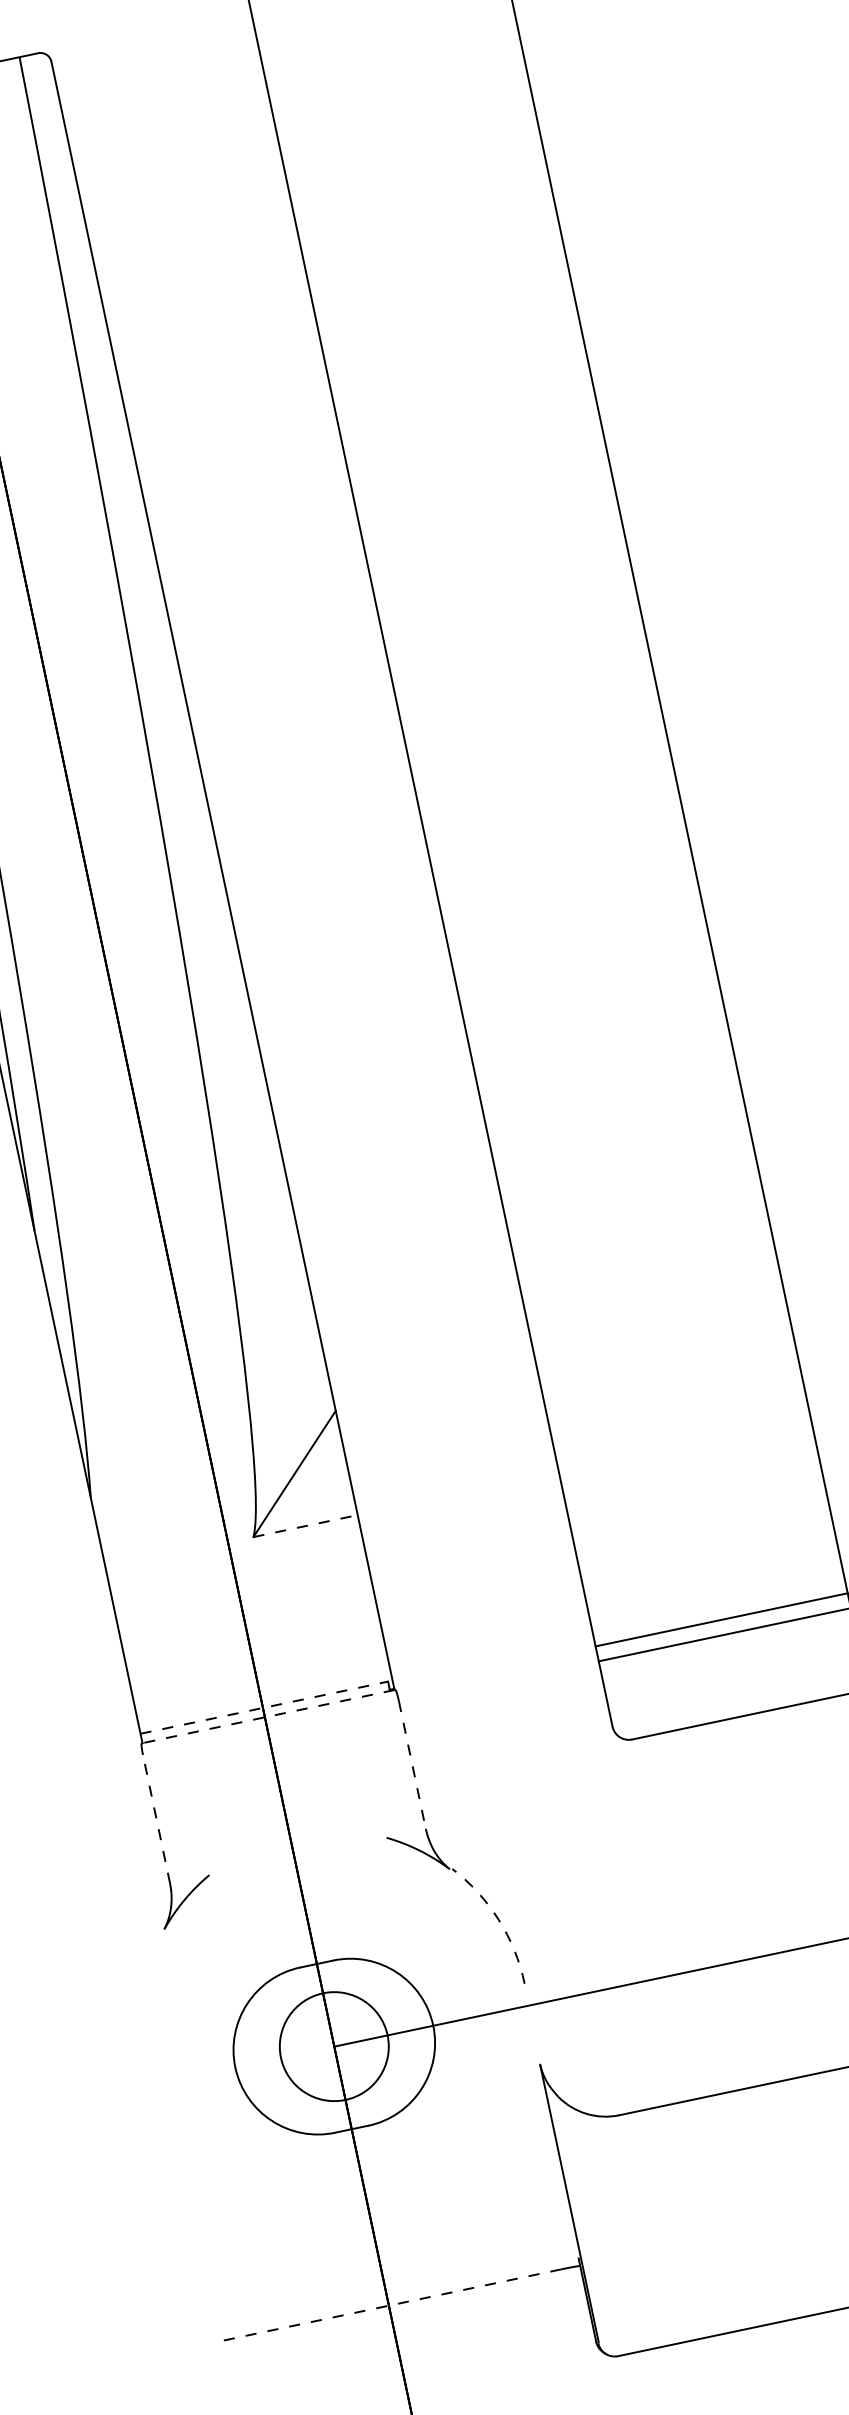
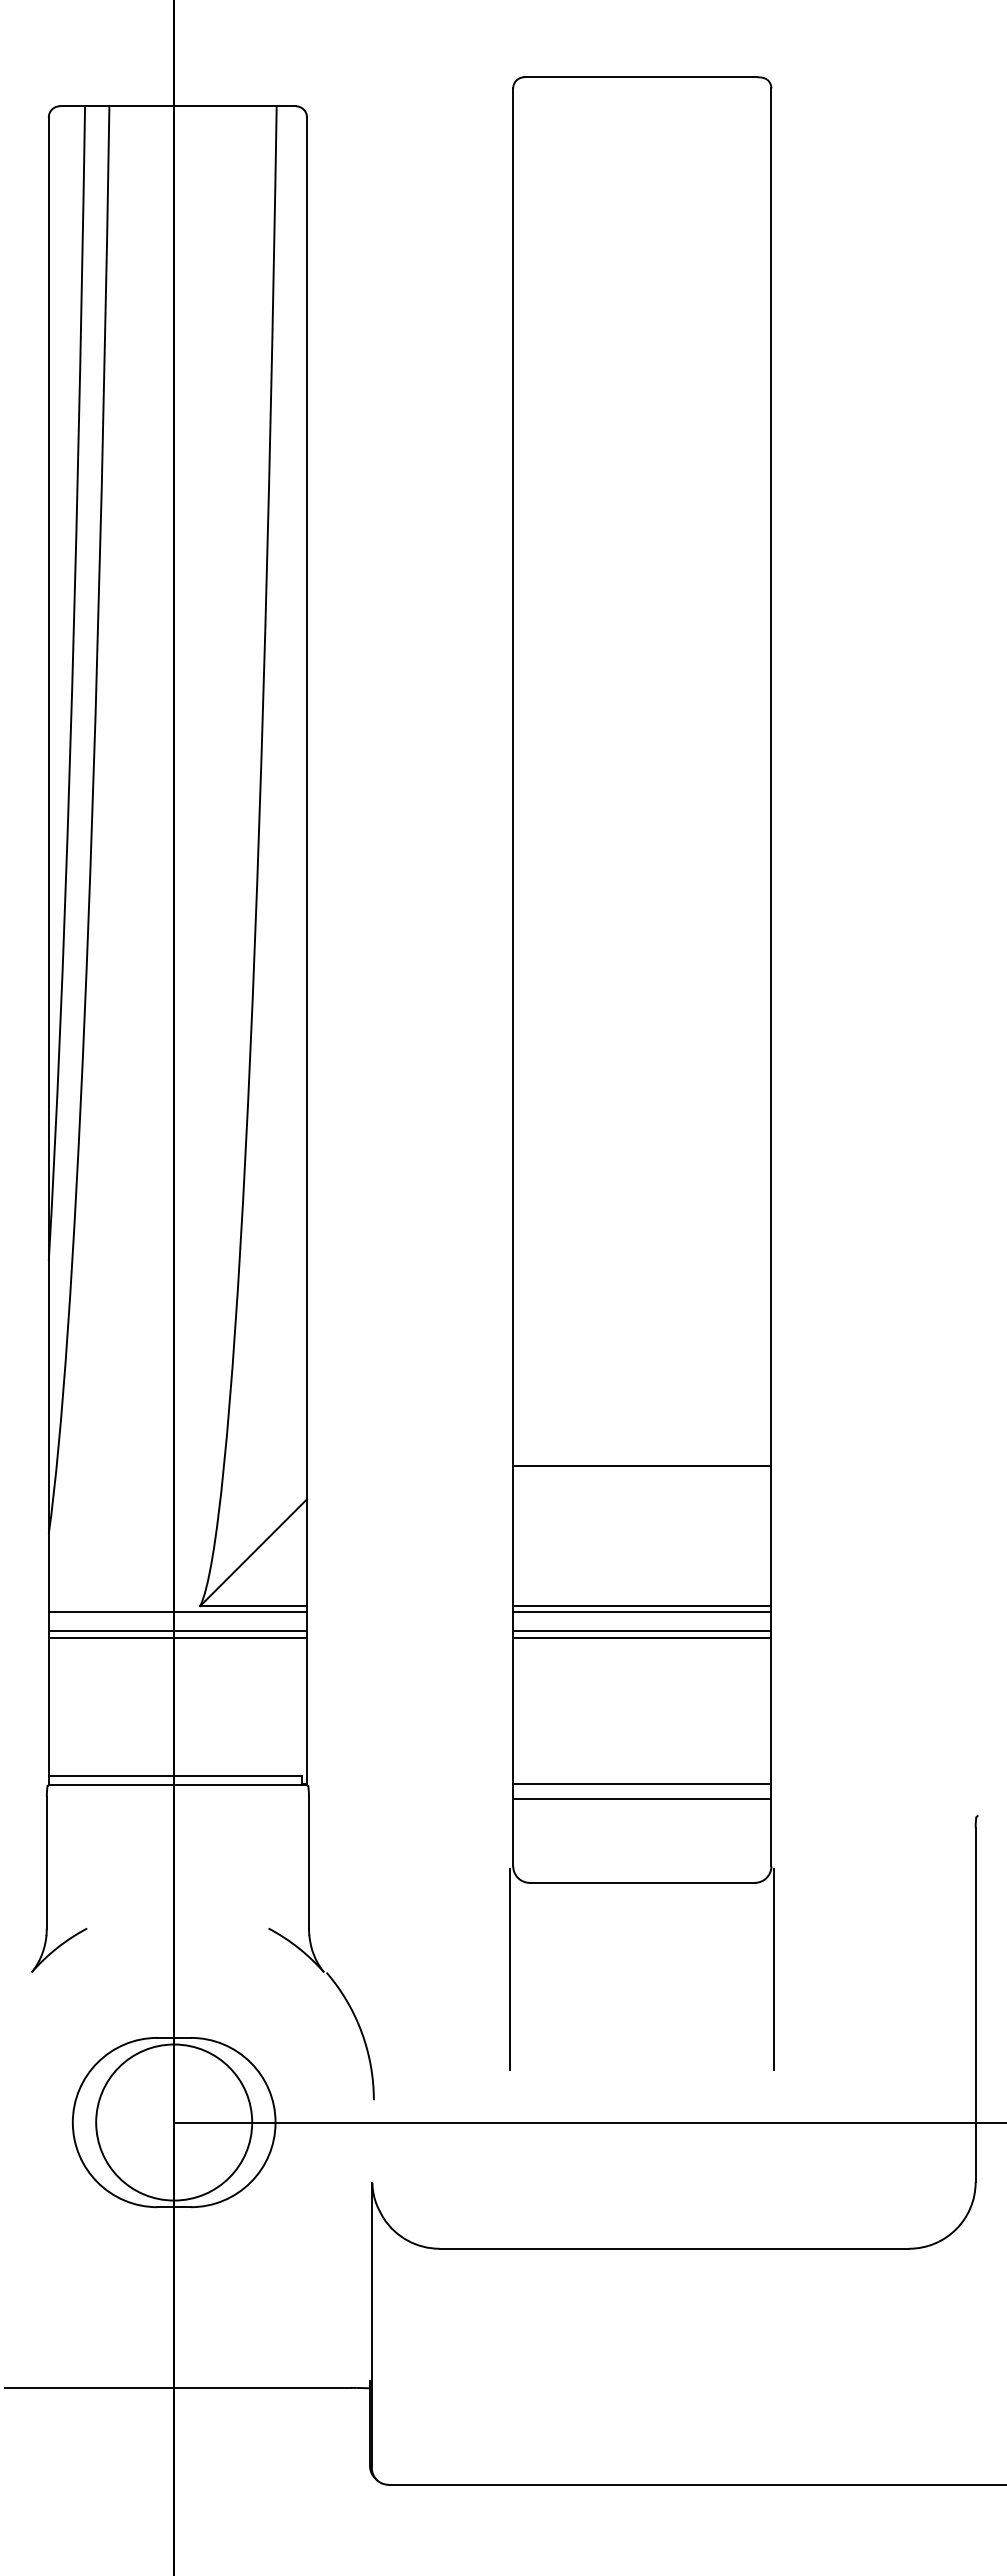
line: (656, 1308) -> (642, 1465), added
line: (685, 1446) -> (642, 1606), added
line: (686, 1452) -> (642, 1612), added
line: (690, 1470) -> (642, 1631), added
line: (691, 1476) -> (642, 1637), added
line: (306, 1526) -> (254, 1606), dashed -> solid
line: (232, 1548) -> (177, 1612), added
line: (236, 1566) -> (177, 1631), added
line: (237, 1572) -> (177, 1637), added
line: (264, 1707) -> (175, 1775), dashed -> solid
line: (268, 1716) -> (177, 1785), dashed -> solid
line: (411, 1765) -> (308, 1862), dashed -> solid
line: (156, 1819) -> (46, 1862), dashed -> solid
line: (631, 1828) -> (510, 1969), added
arc: (498, 1920) -> (361, 2032), dashed -> solid
circle: (334, 2046) -> (174, 2122), size x1.43
line: (392, 2304) -> (177, 2387), dashed -> solid

